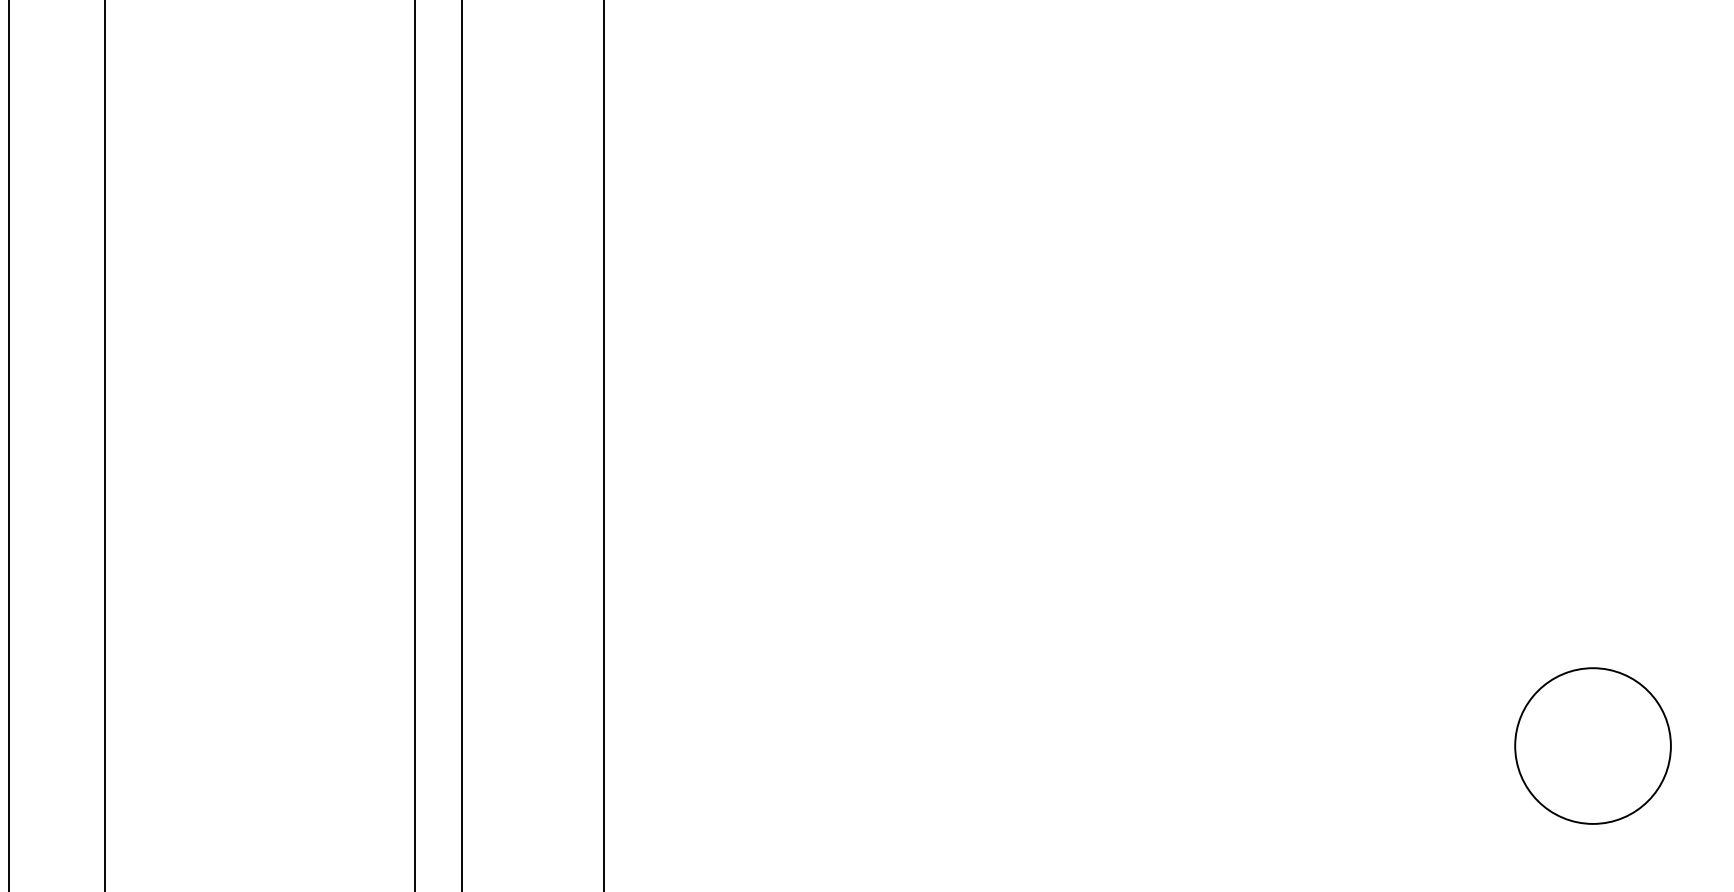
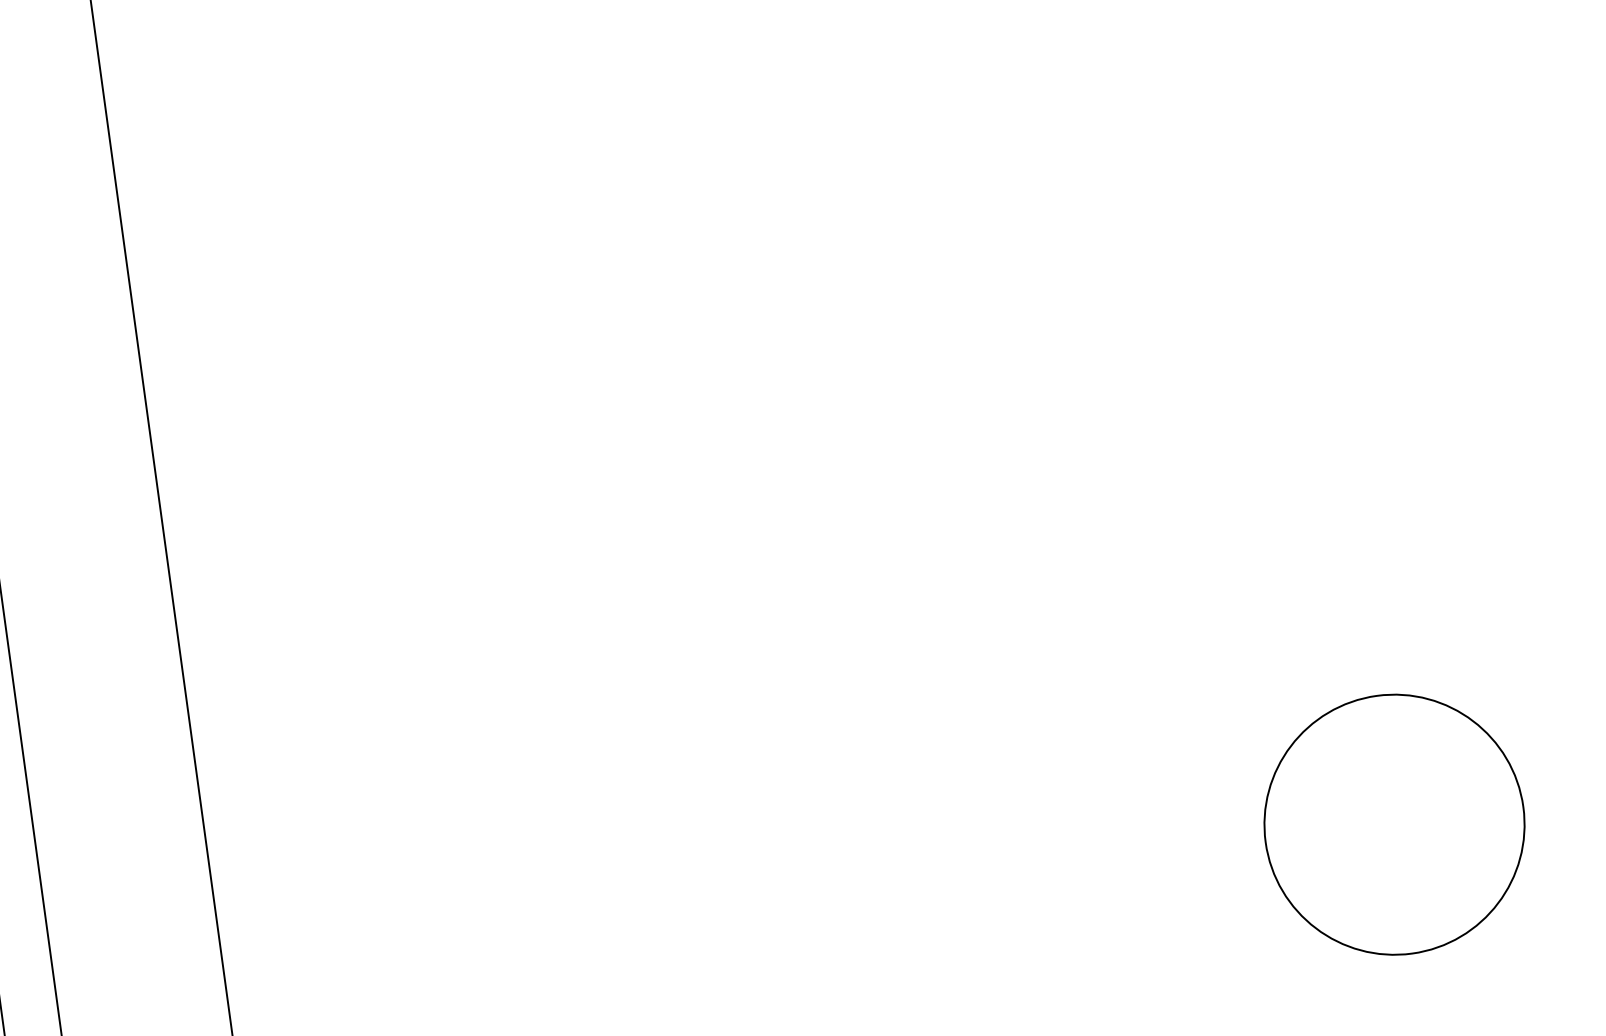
circle: (1592, 745) -> (1393, 824), size x1.4

